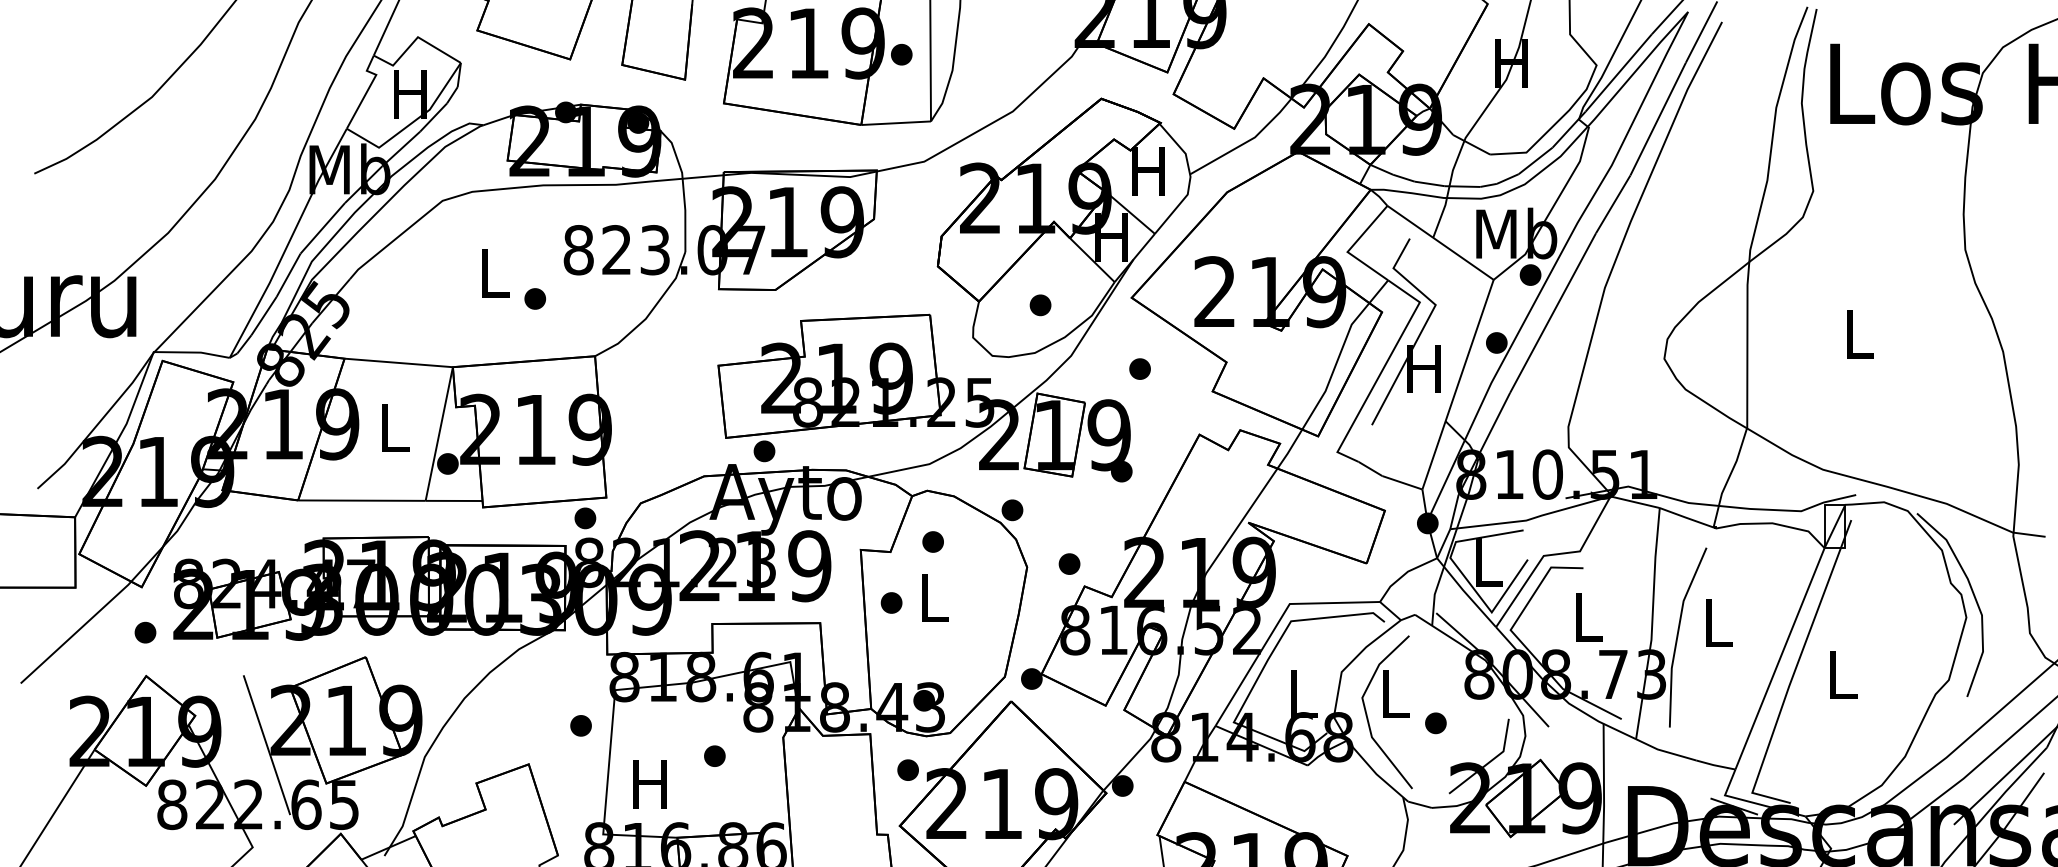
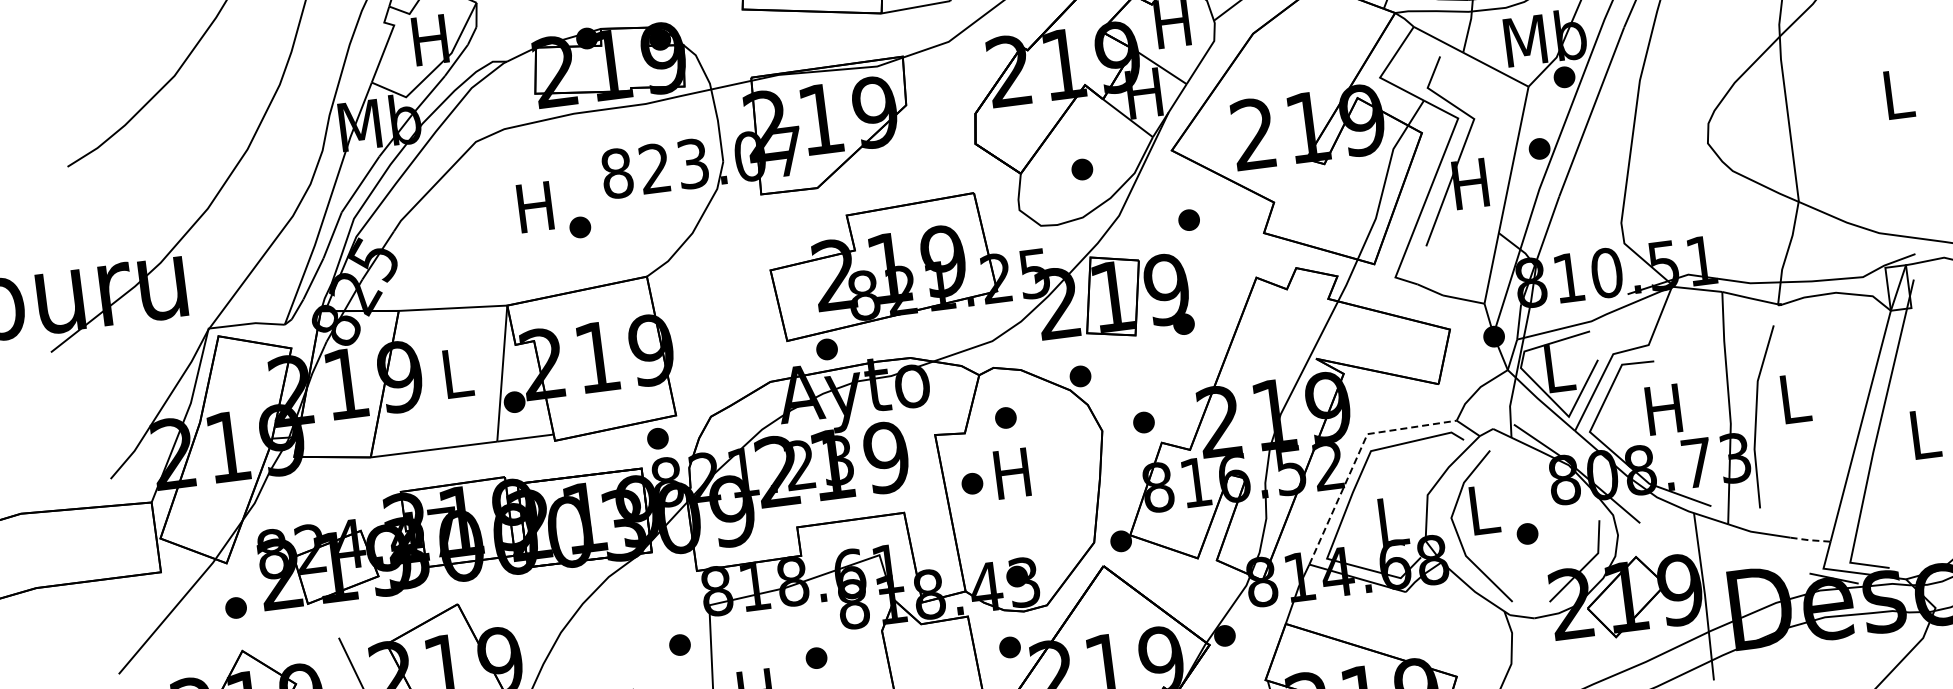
text: (492, 273) -> (534, 207), L -> H
text: (932, 597) -> (1012, 473), L -> H
text: (1586, 617) -> (1663, 409), L -> H
line: (1276, 625) -> (1357, 457), solid -> dashed
line: (1715, 765) -> (1810, 540), solid -> dashed

